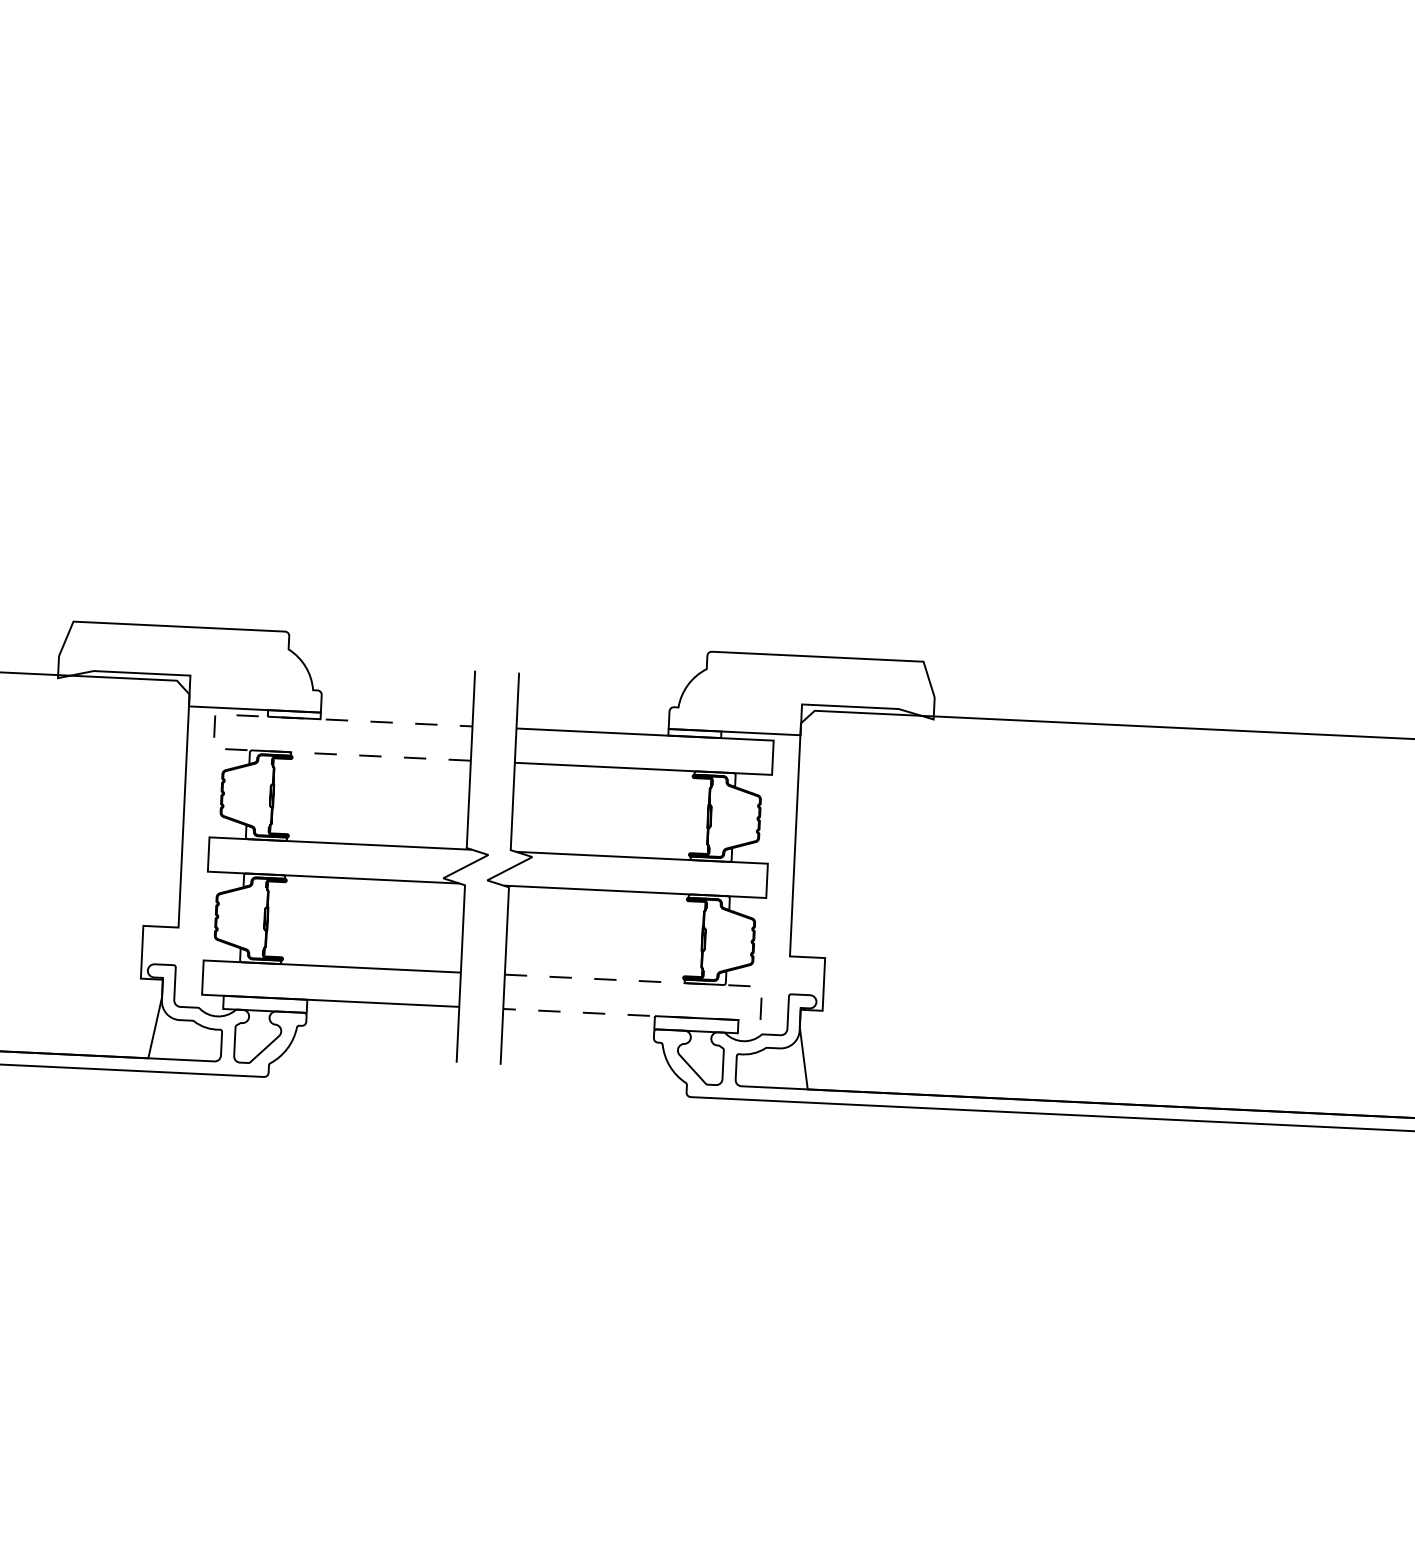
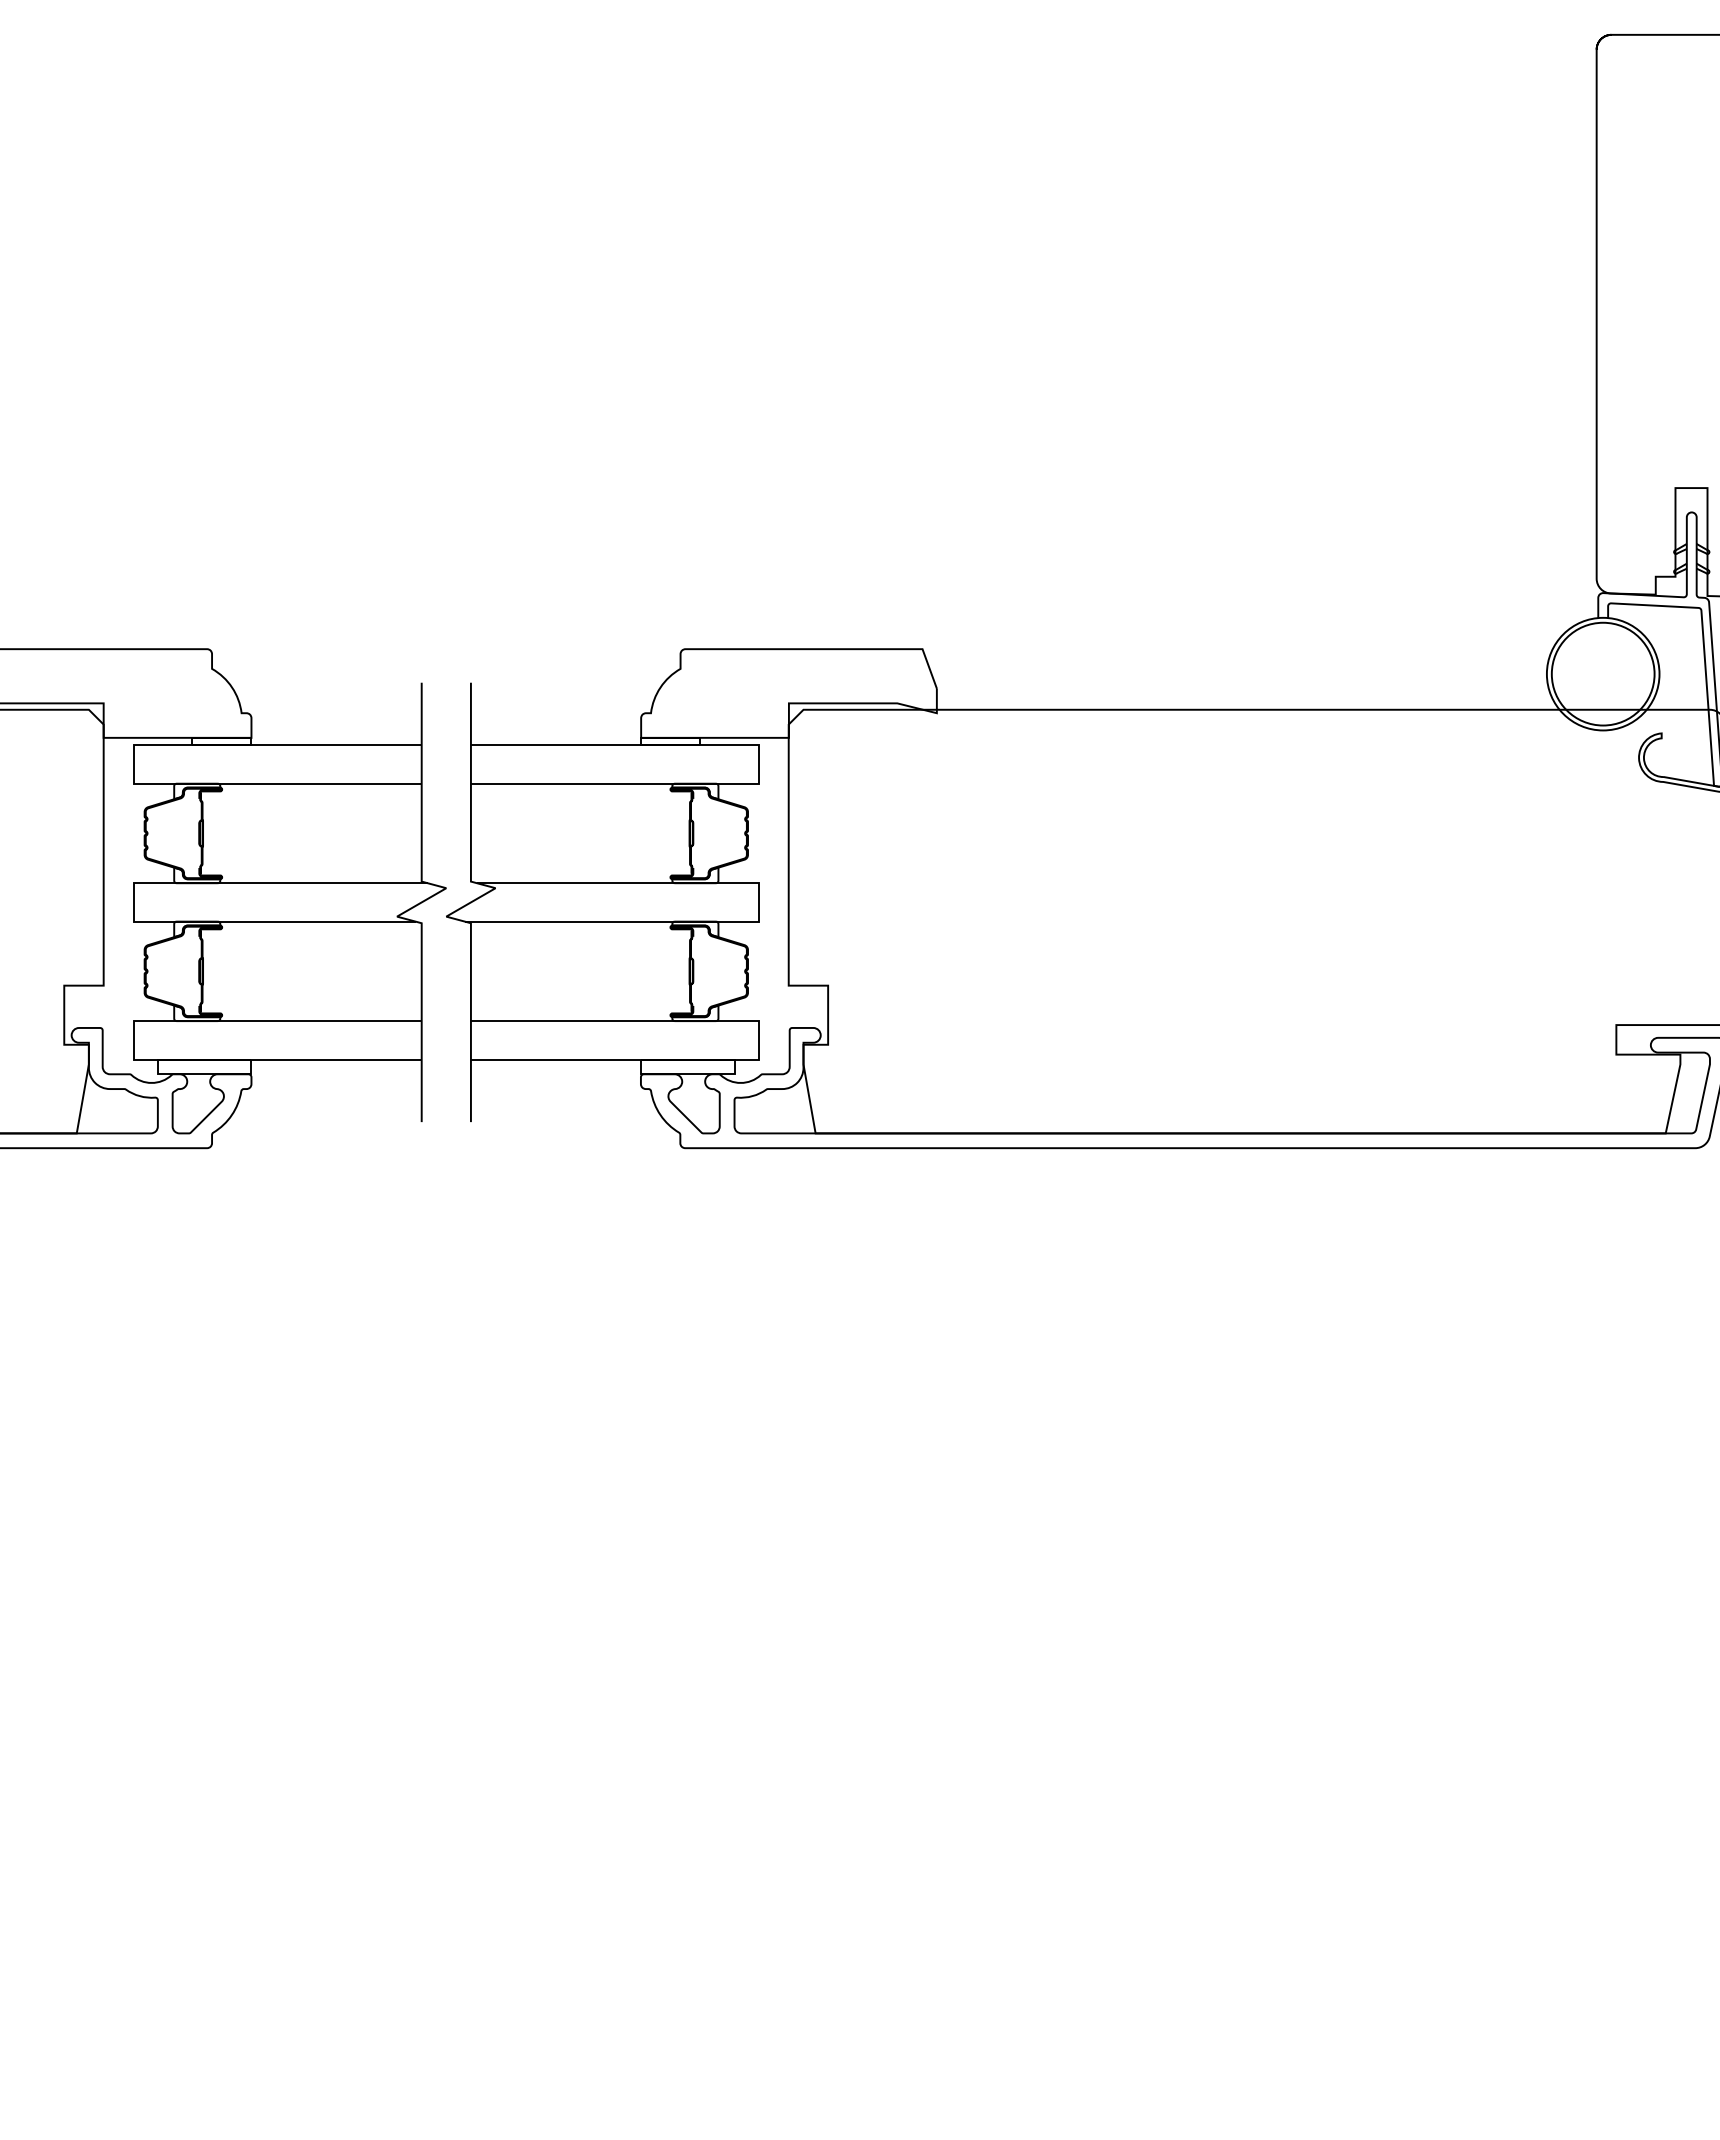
line: (214, 731) -> (133, 764), dashed -> solid
line: (761, 1004) -> (759, 1040), dashed -> solid

